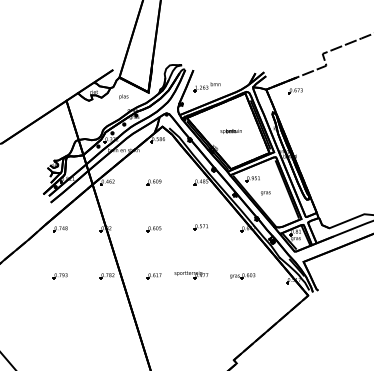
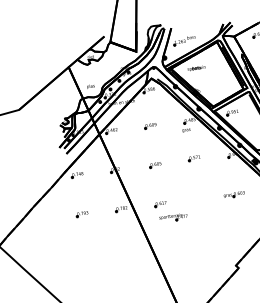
text: (123, 96) -> (90, 86), moved
text: (230, 131) -> (195, 68), moved
text: (265, 193) -> (186, 130), moved
part: (191, 275) -> (173, 218), moved

